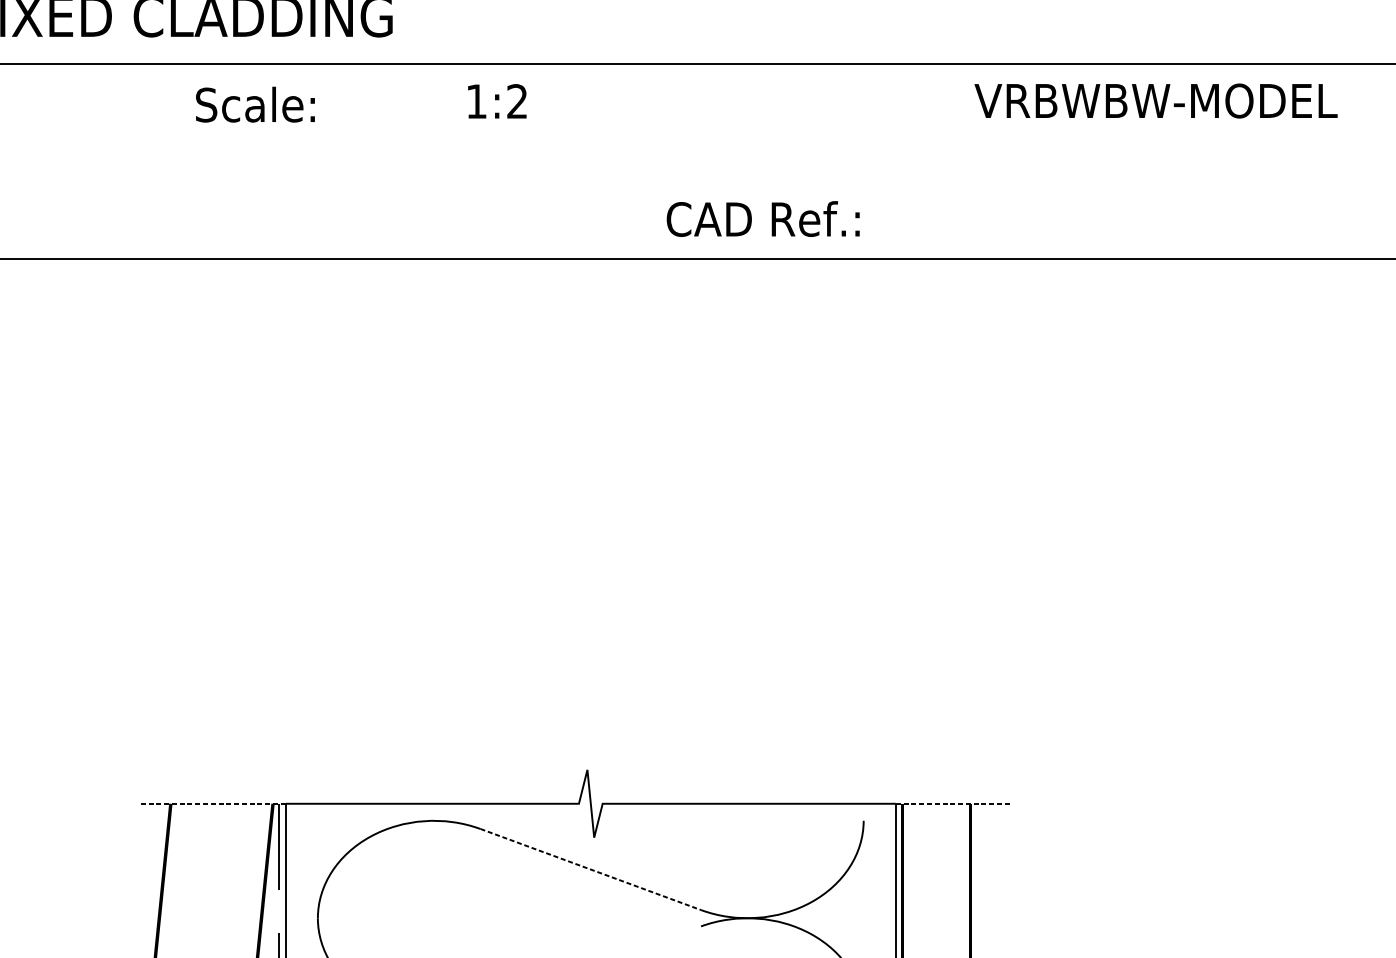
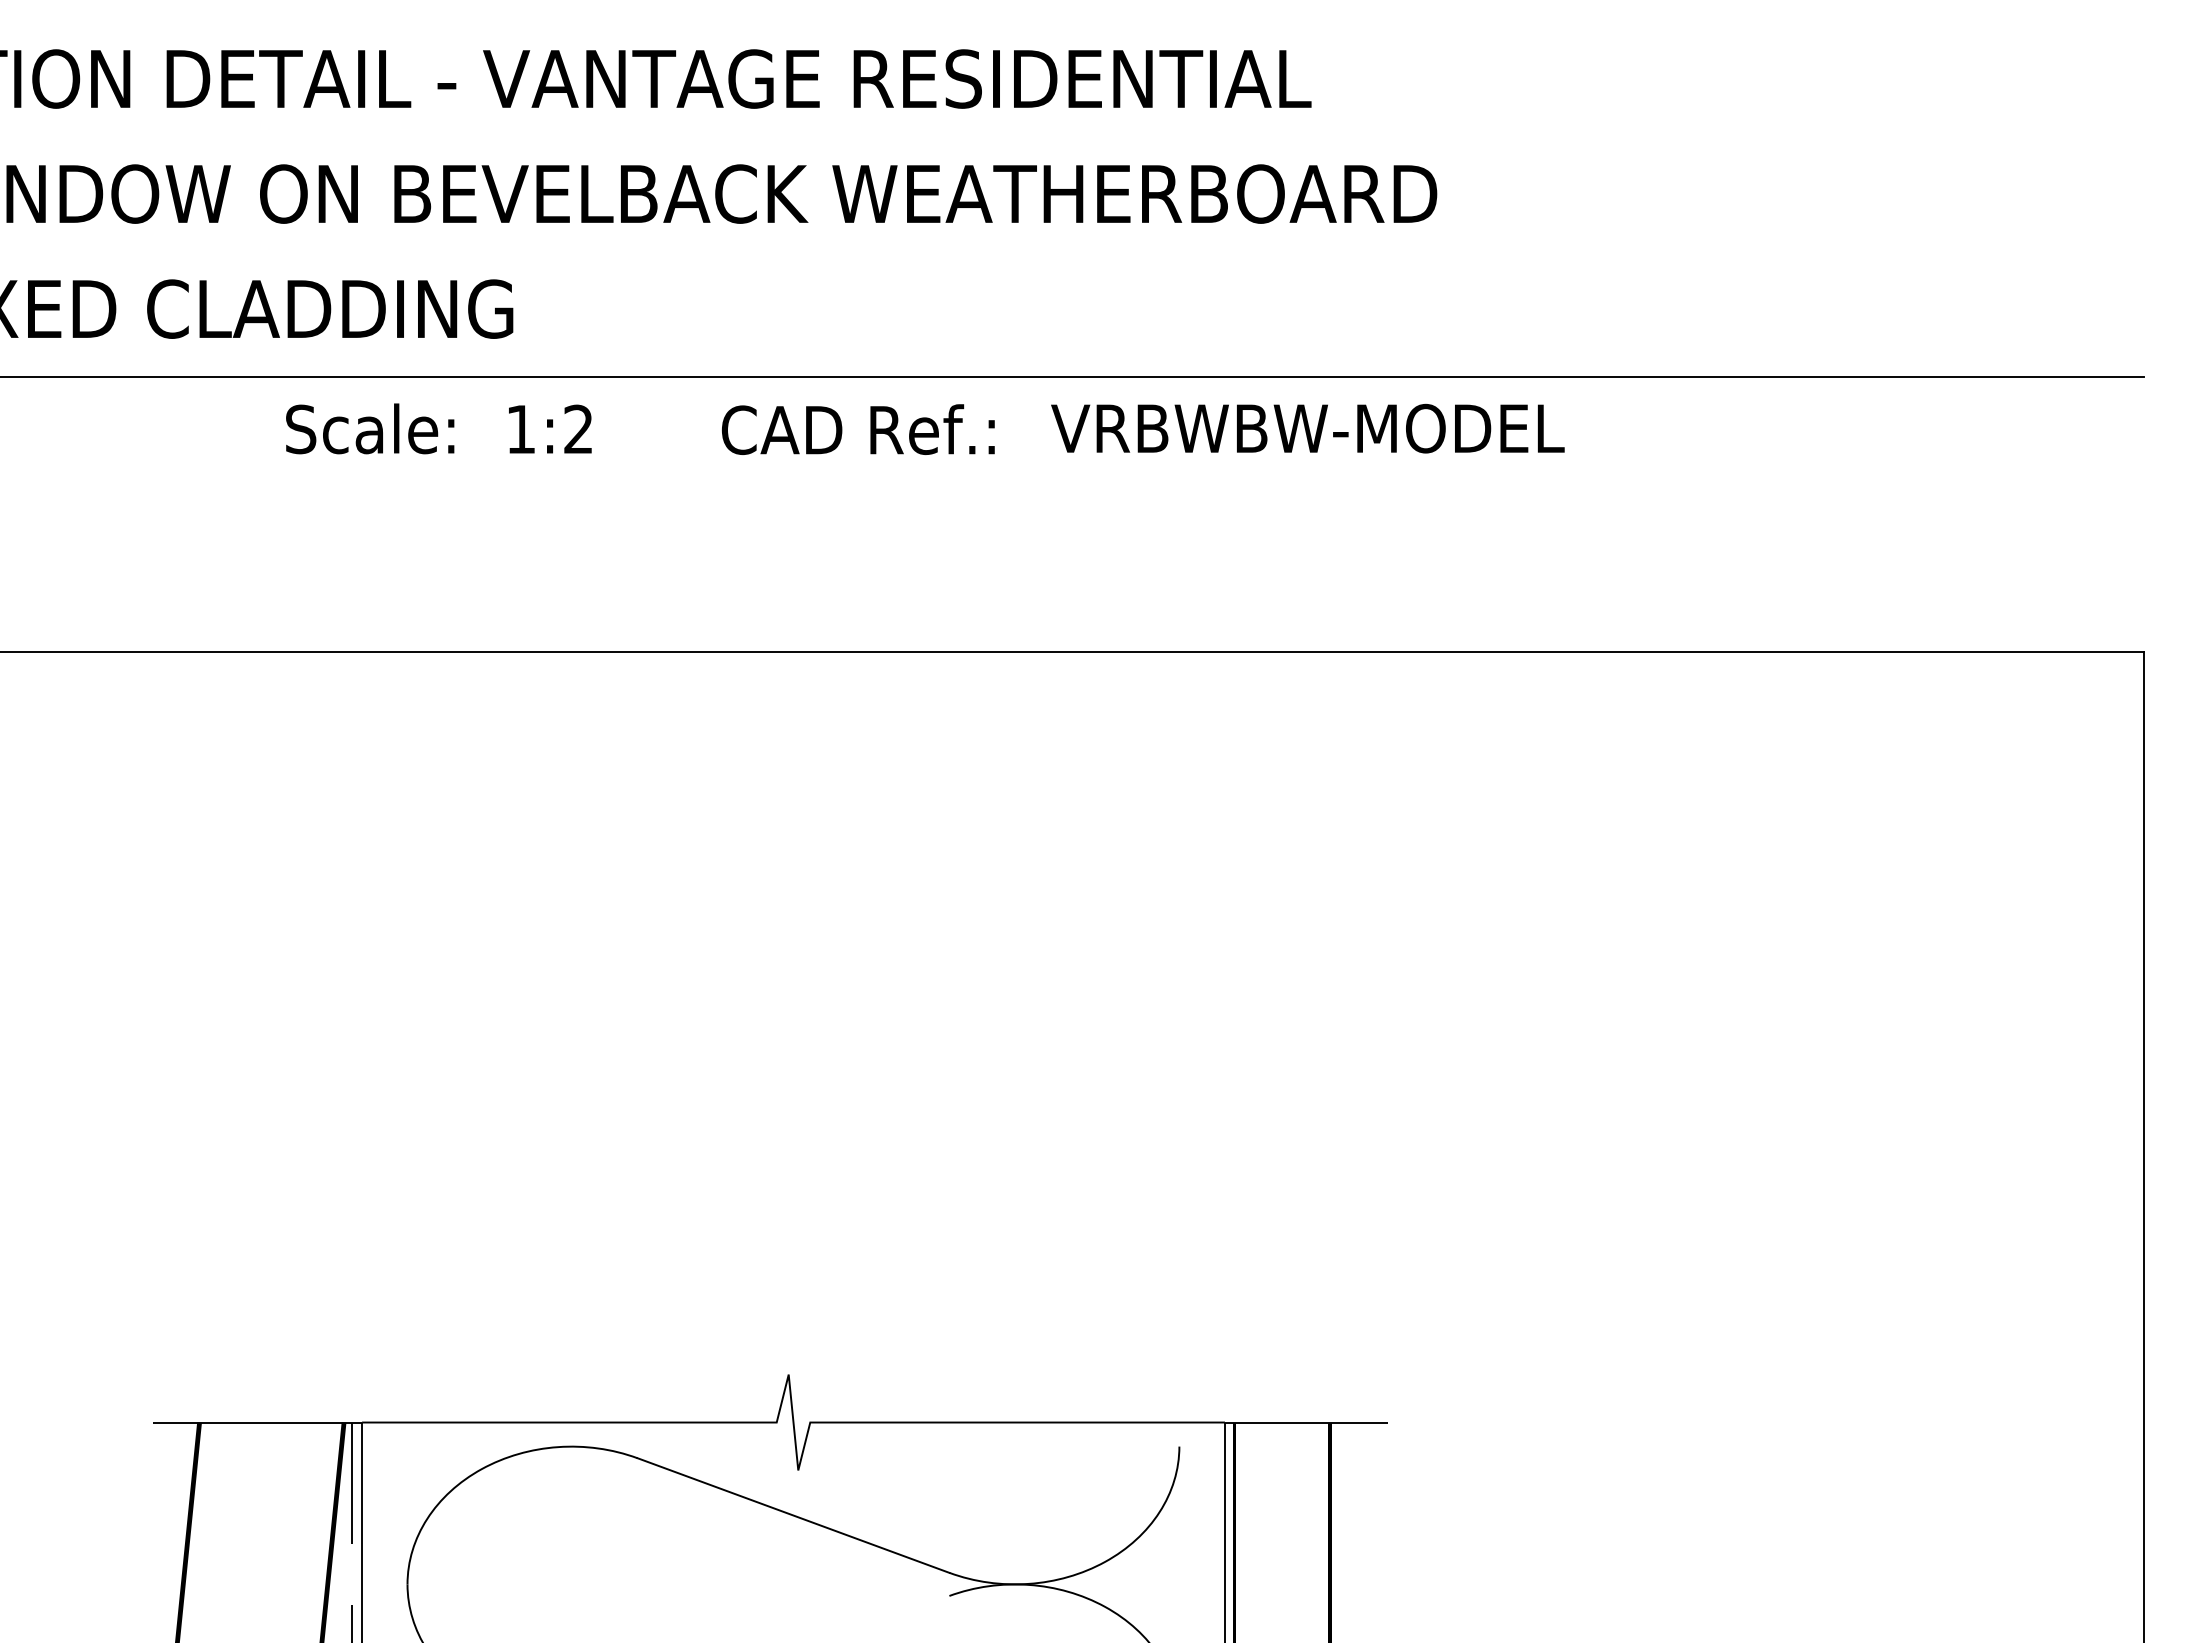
text: (497, 100) -> (550, 428), moved
text: (1155, 100) -> (1307, 428), moved
text: (255, 104) -> (370, 428), moved
text: (763, 218) -> (858, 429), moved
line: (211, 803) -> (257, 1422), dashed -> solid
line: (953, 803) -> (1306, 1422), dashed -> solid
line: (590, 869) -> (793, 1515), dashed -> solid

